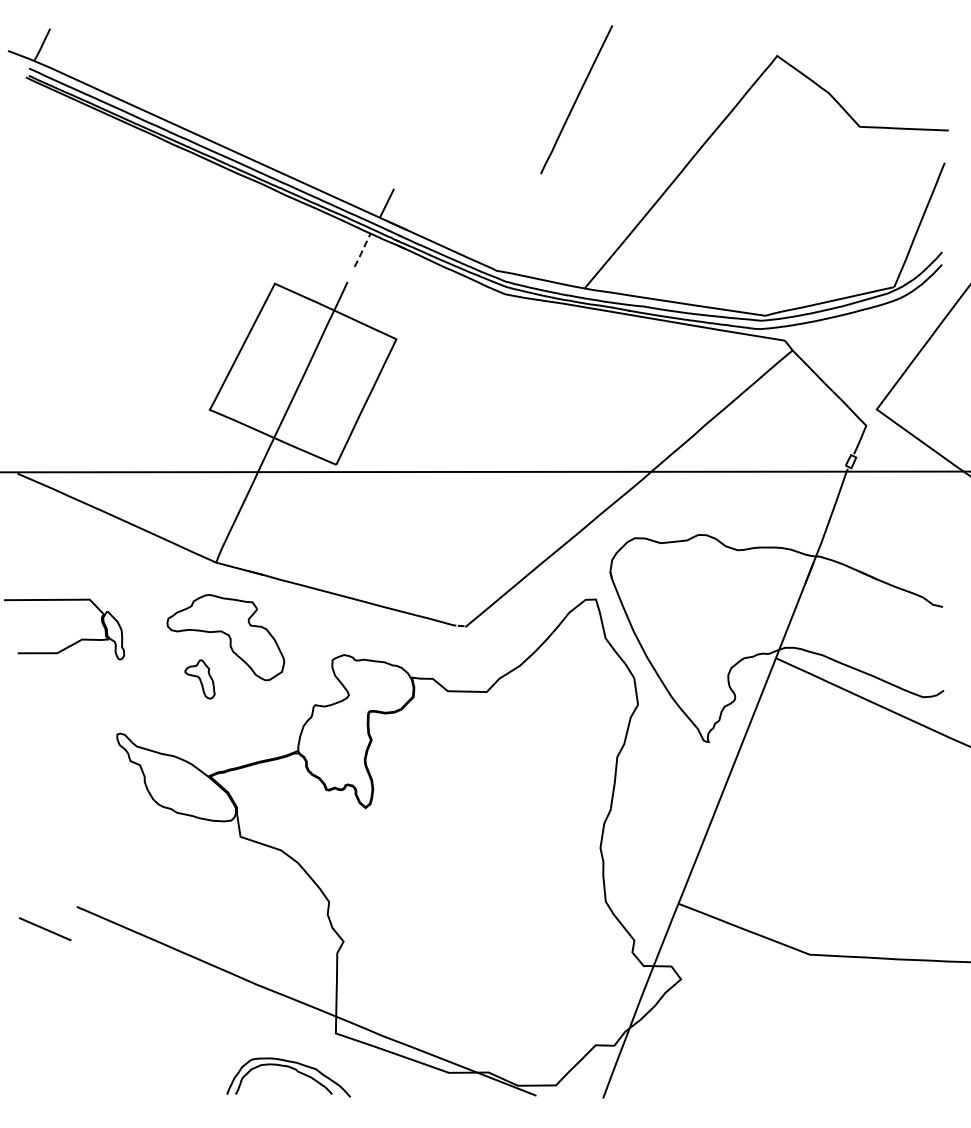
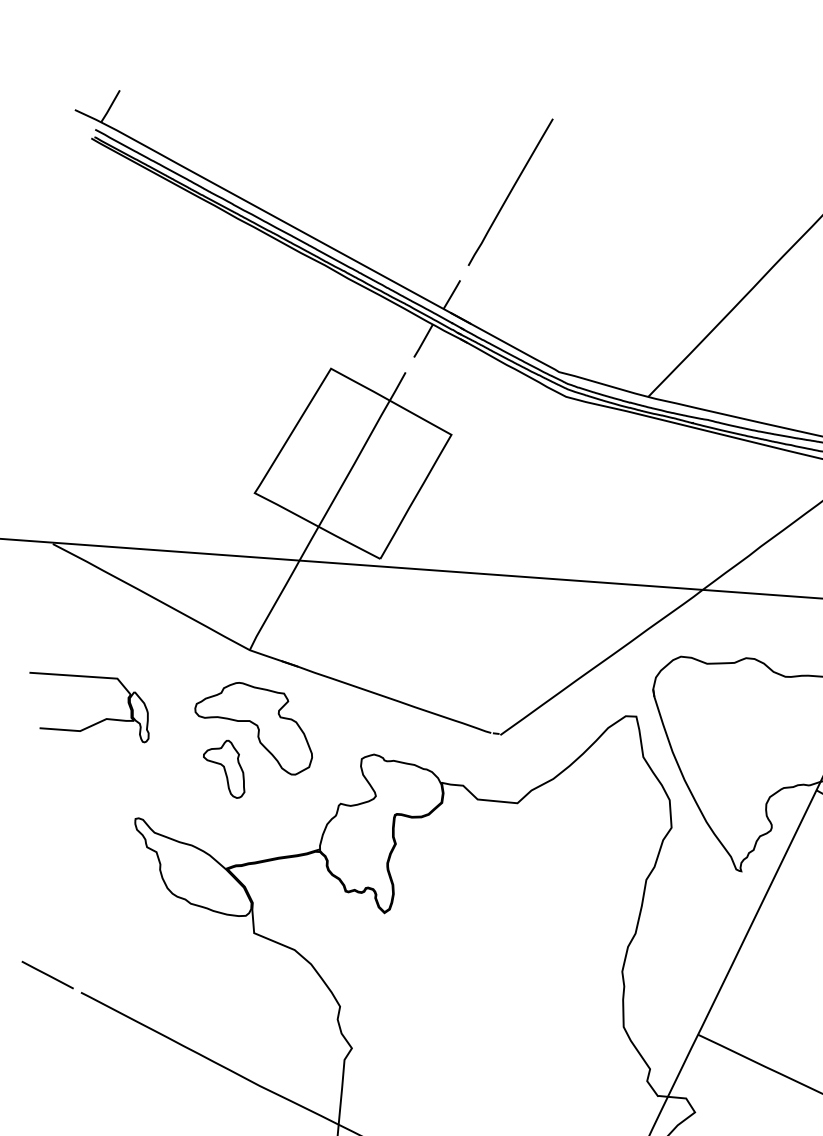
line: (576, 99) -> (510, 192), moved
line: (362, 250) -> (423, 341), dashed -> solid
part: (199, 679) -> (223, 768), size x1.43
line: (45, 929) -> (47, 975), moved

